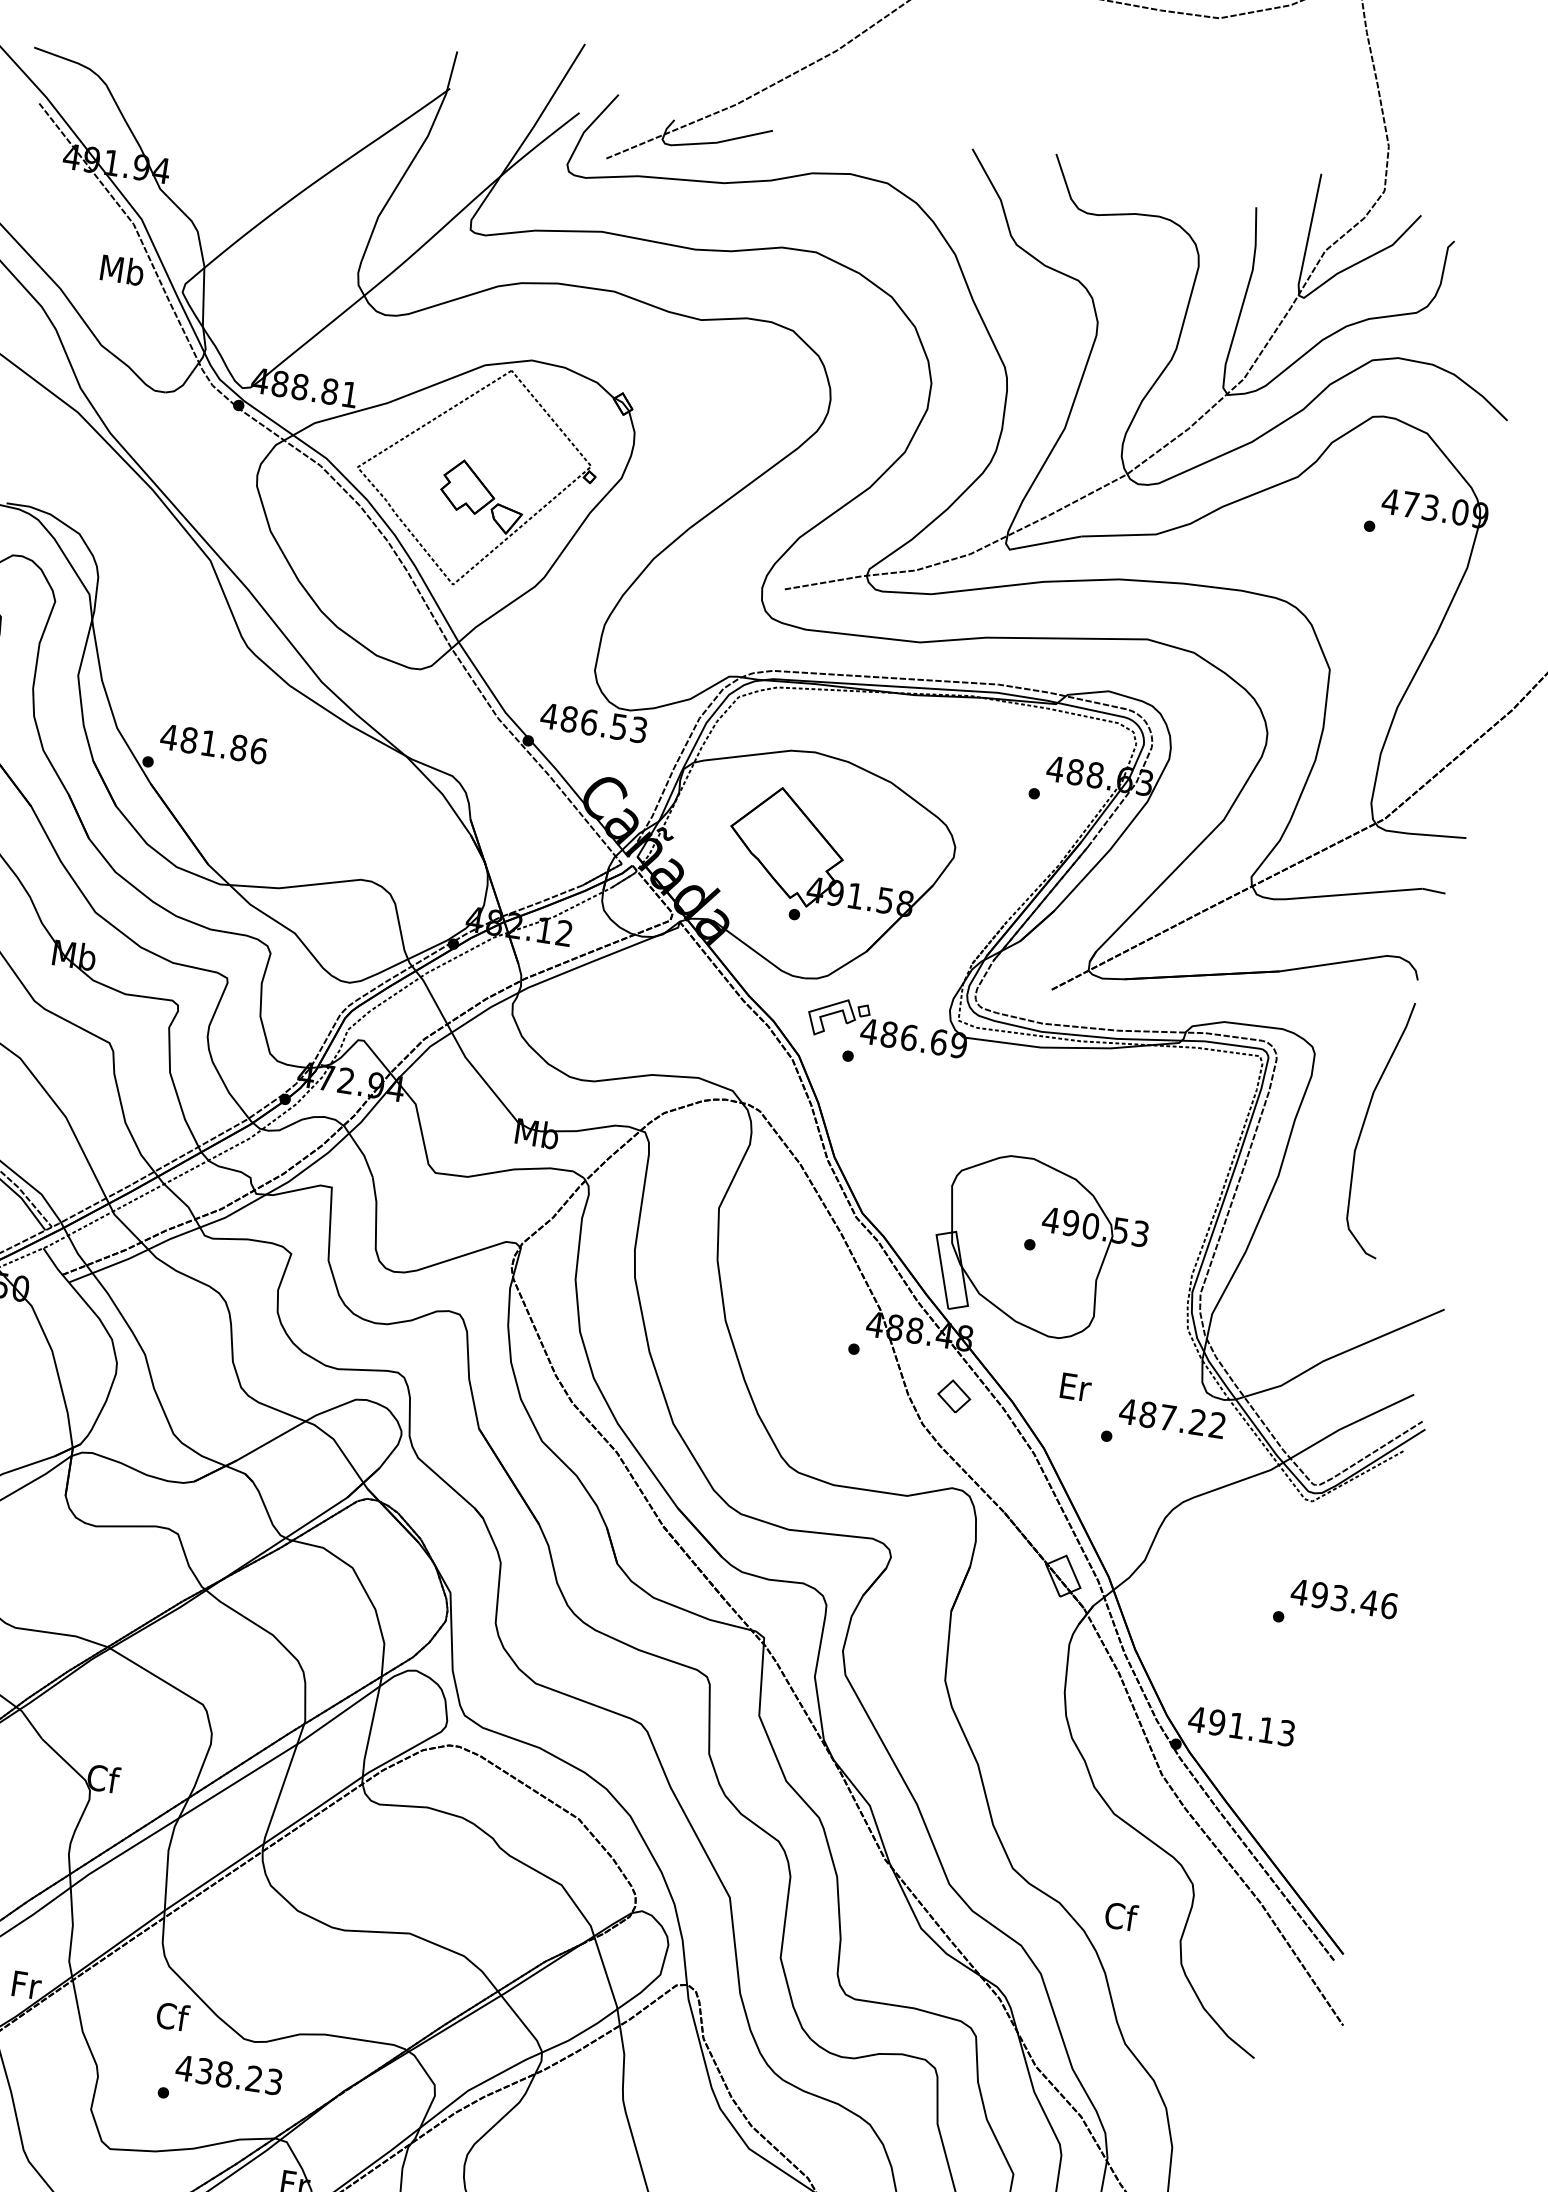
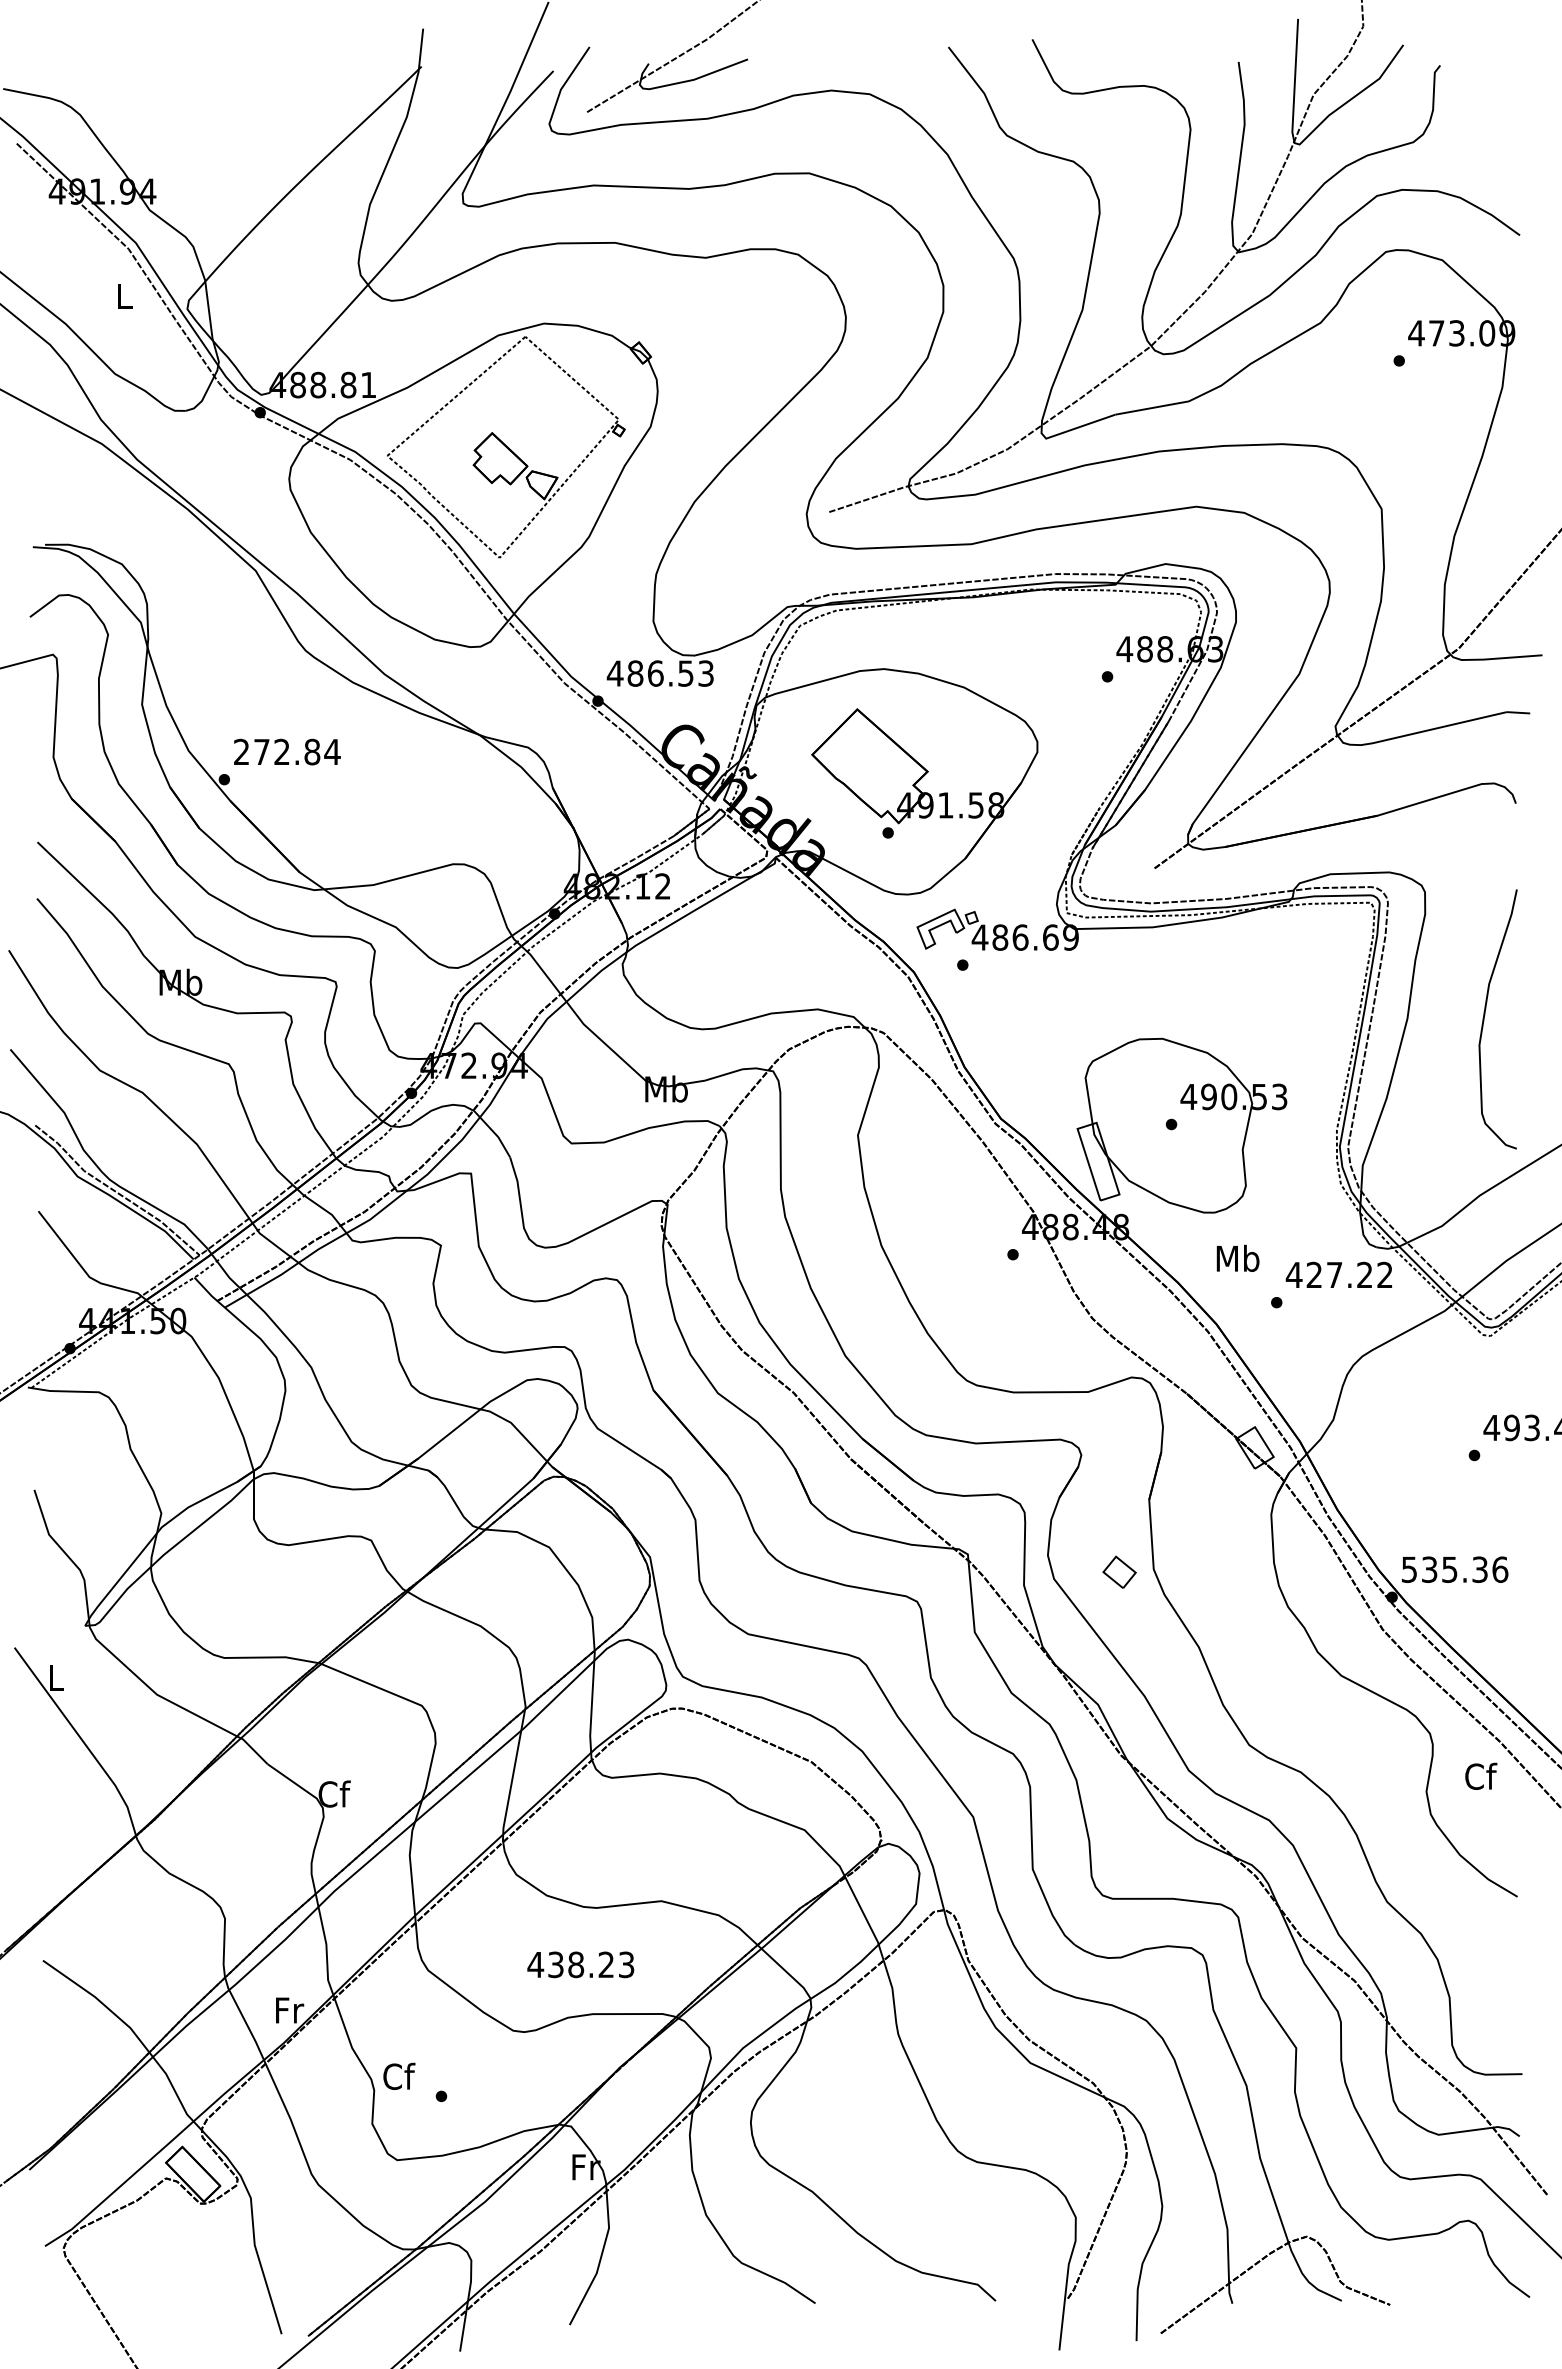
text: (122, 269) -> (124, 295), Mb -> L
text: (213, 743) -> (286, 751), 481.86 -> 272.84
curve: (1365, 1122) -> (1485, 1015), moved
text: (1074, 1385) -> (1237, 1257), Er -> Mb
part: (954, 1395) -> (1119, 1571), moved
text: (1148, 1414) -> (1314, 1274), 487.22 -> 427.22
text: (1241, 1726) -> (1454, 1569), 491.13 -> 535.36
text: (1121, 1915) -> (1481, 1775), moved
text: (173, 2015) -> (399, 2075), moved
text: (228, 2074) -> (580, 1964), moved

